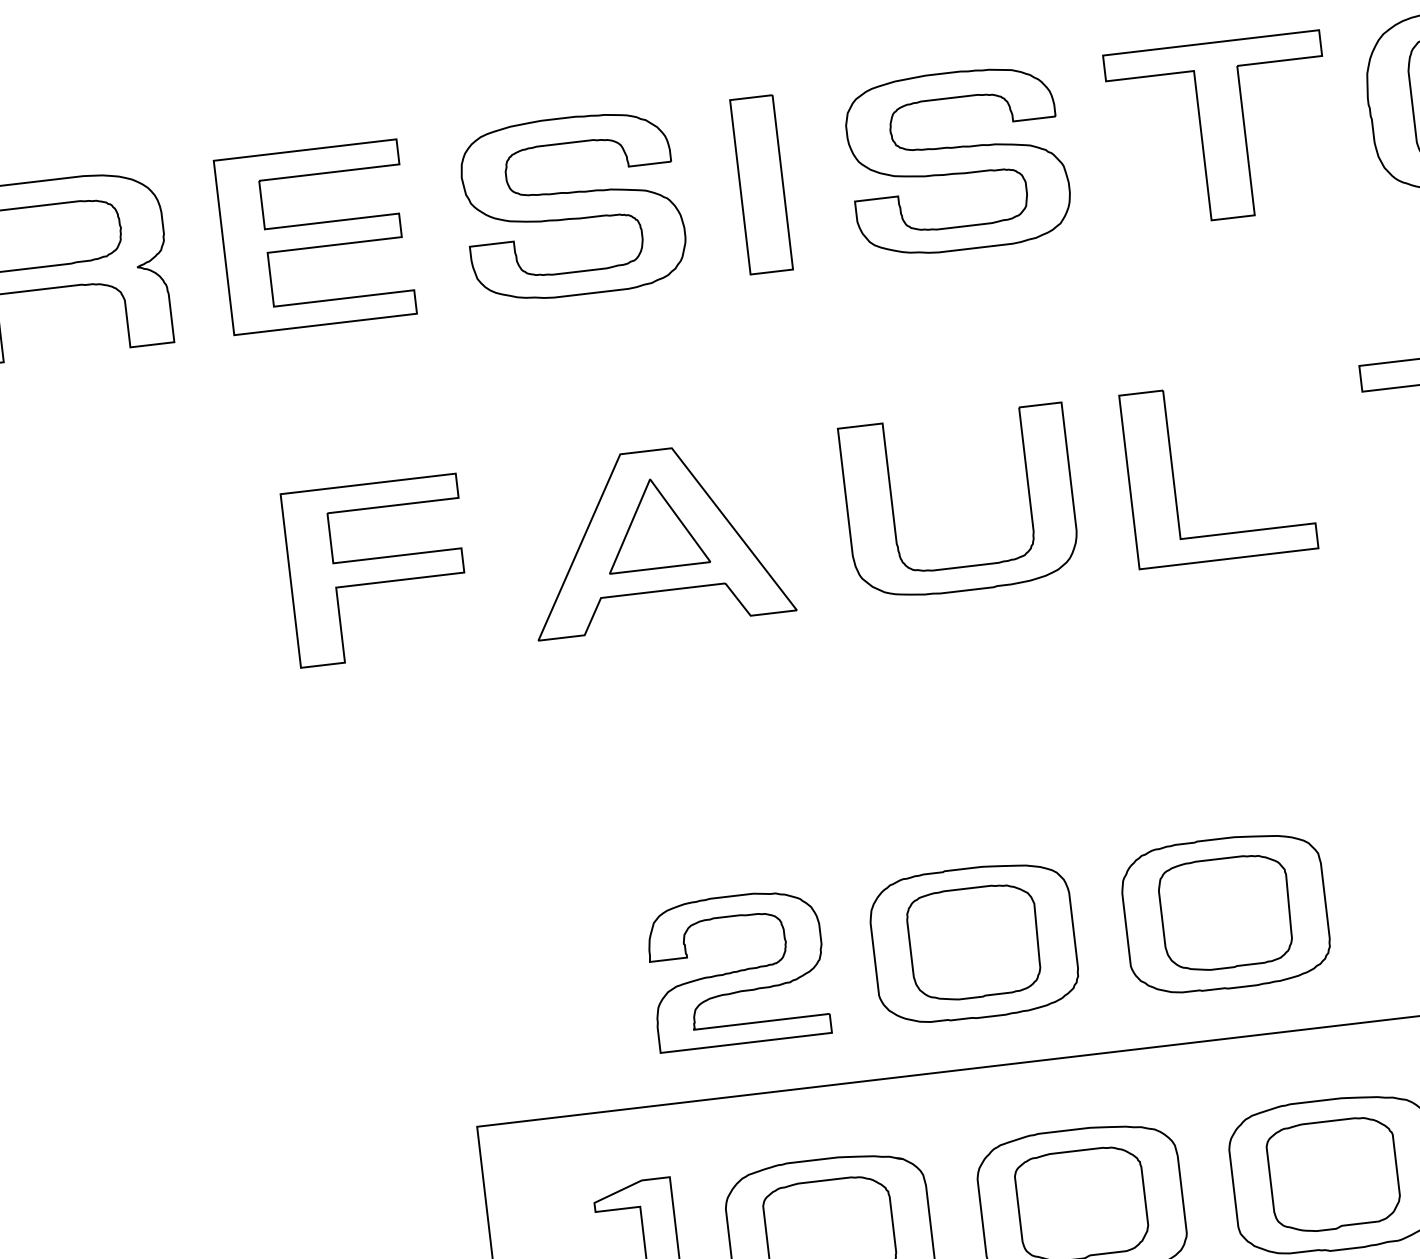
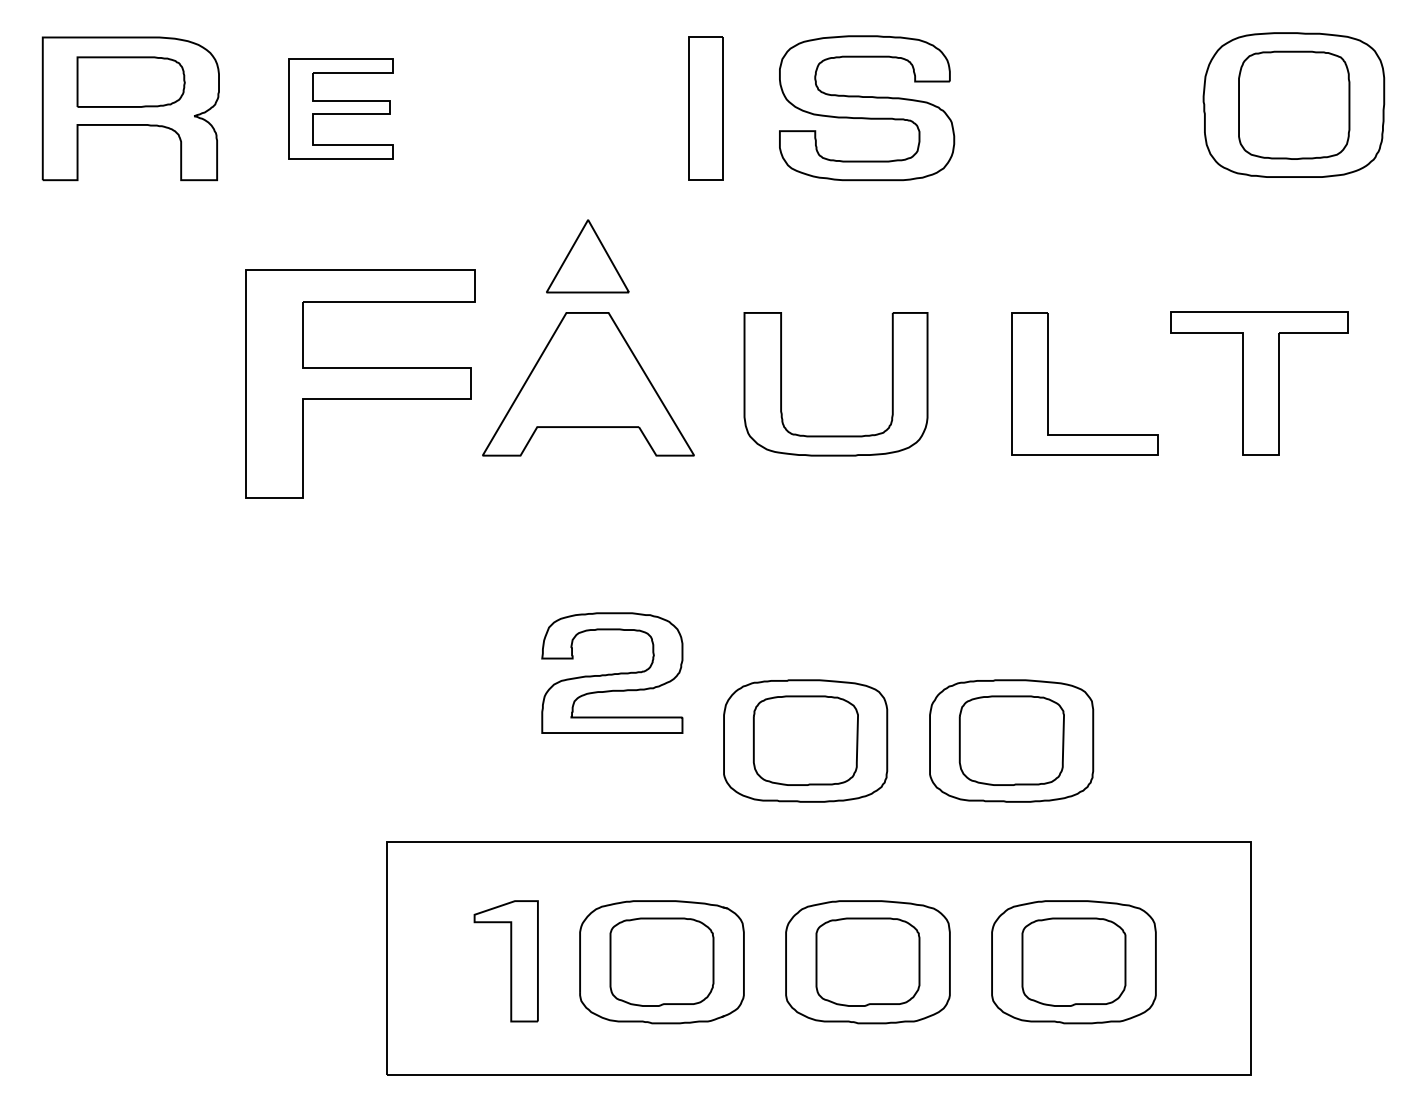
part: (1221, 130) -> (1082, 108), removed
part: (572, 206) -> (551, 108), removed
part: (314, 236) -> (340, 108), size x0.7
part: (1174, 476) -> (1048, 383), moved
part: (654, 524) -> (587, 256), moved
part: (377, 570) -> (359, 383), size x1.6
part: (737, 968) -> (612, 672), moved

